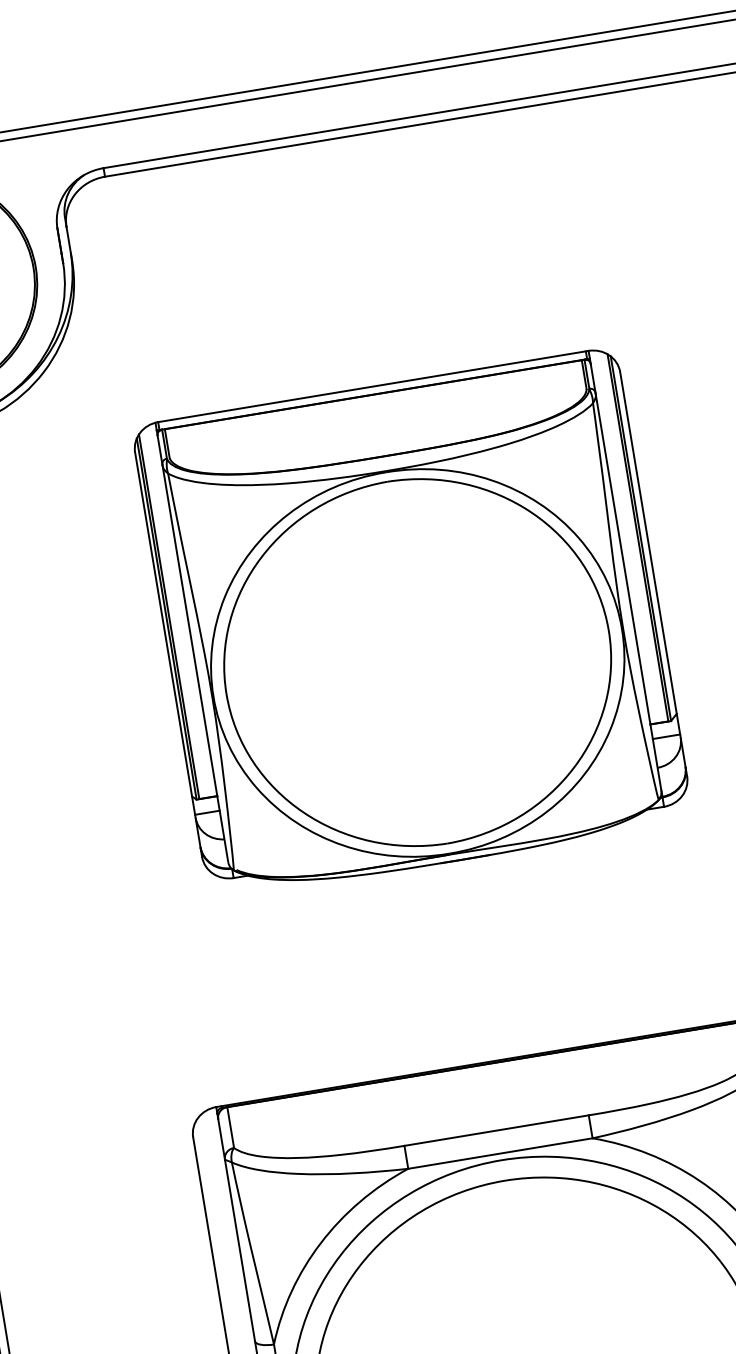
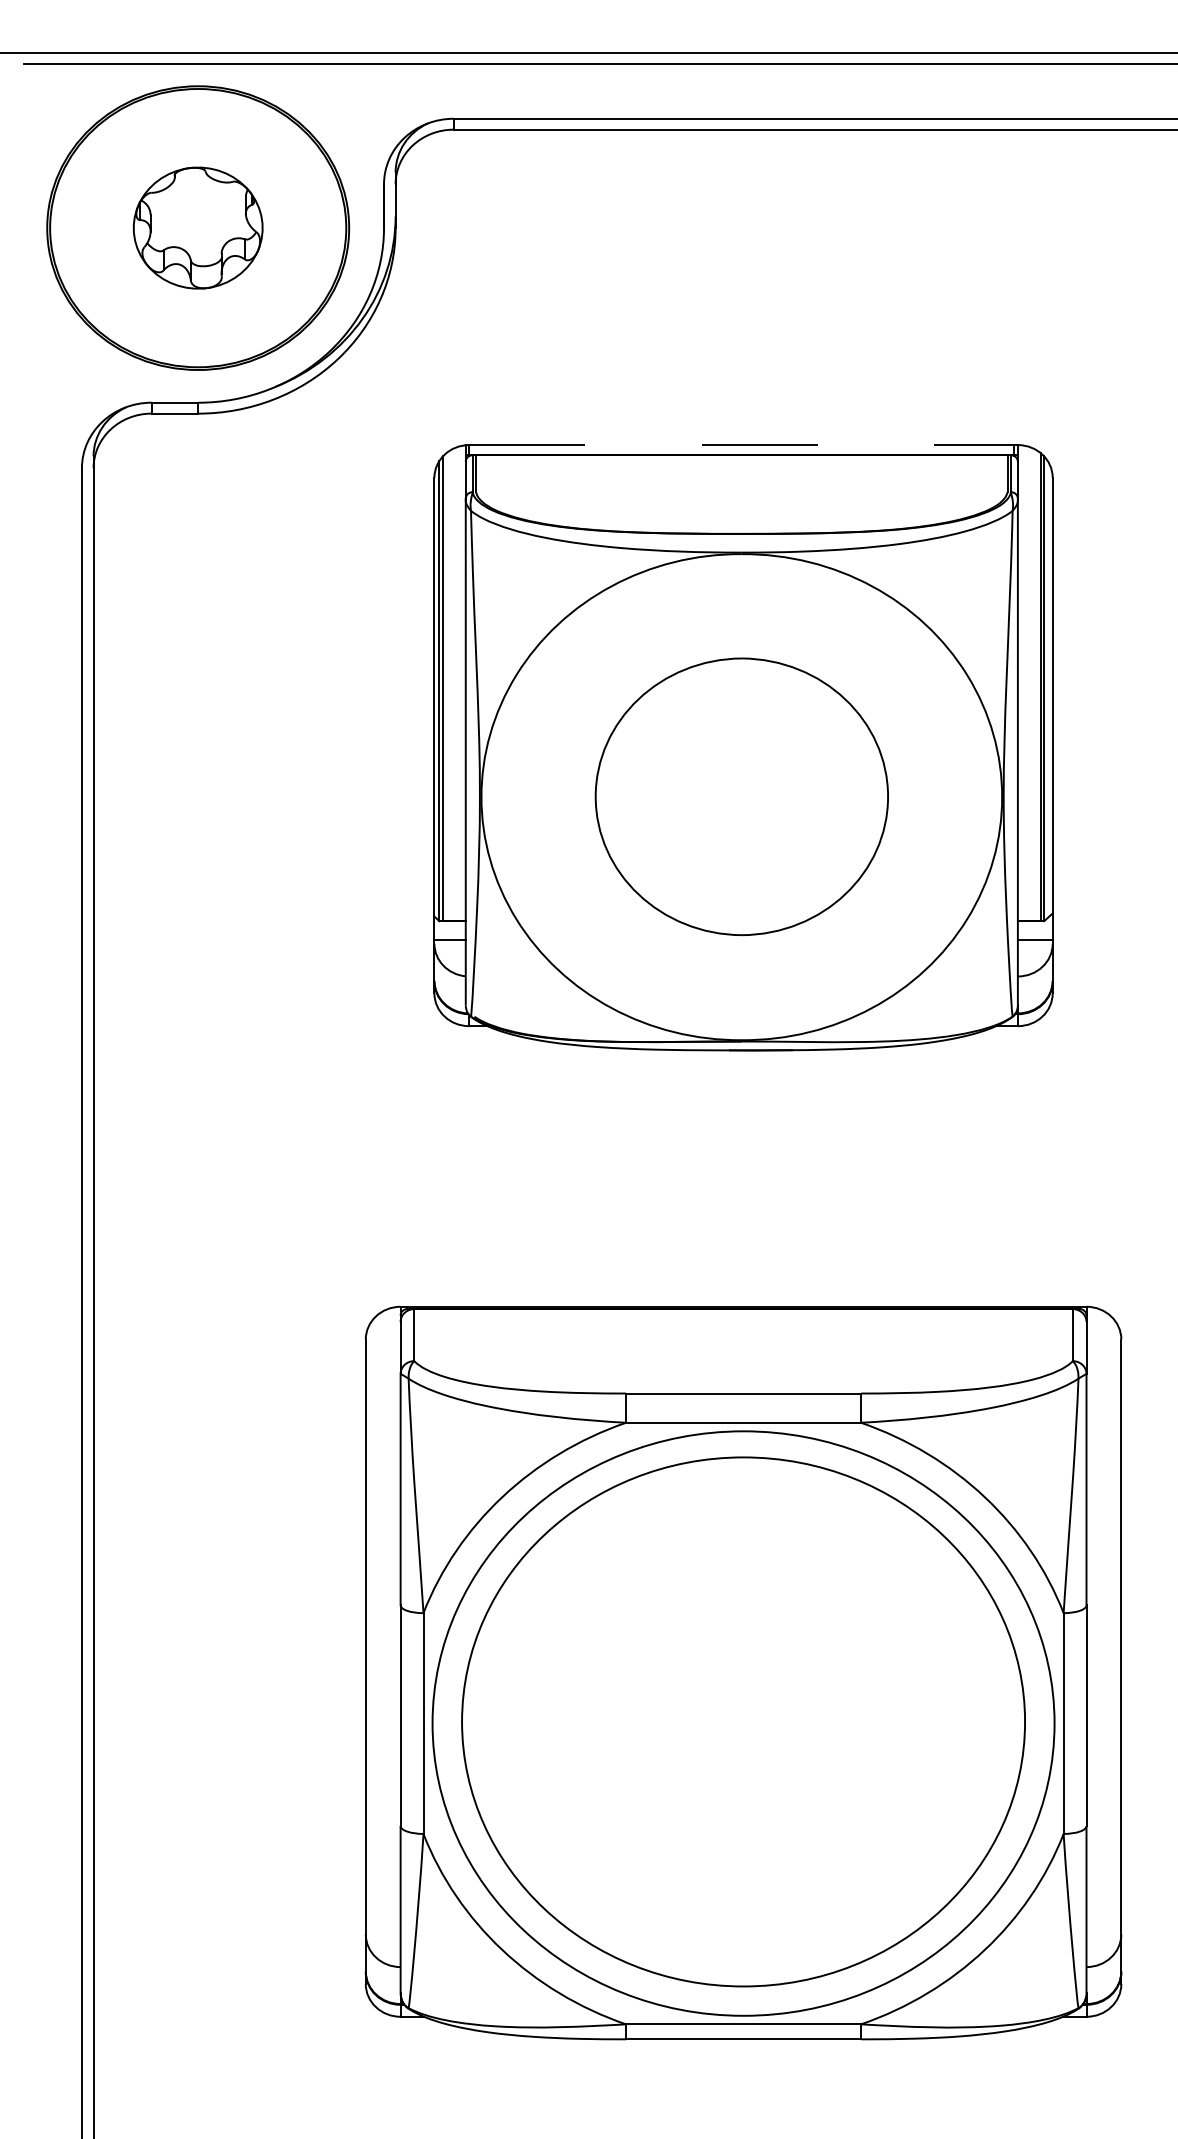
line: (374, 386) -> (744, 445), solid -> dashed
part: (417, 662) -> (741, 796), size x0.6

